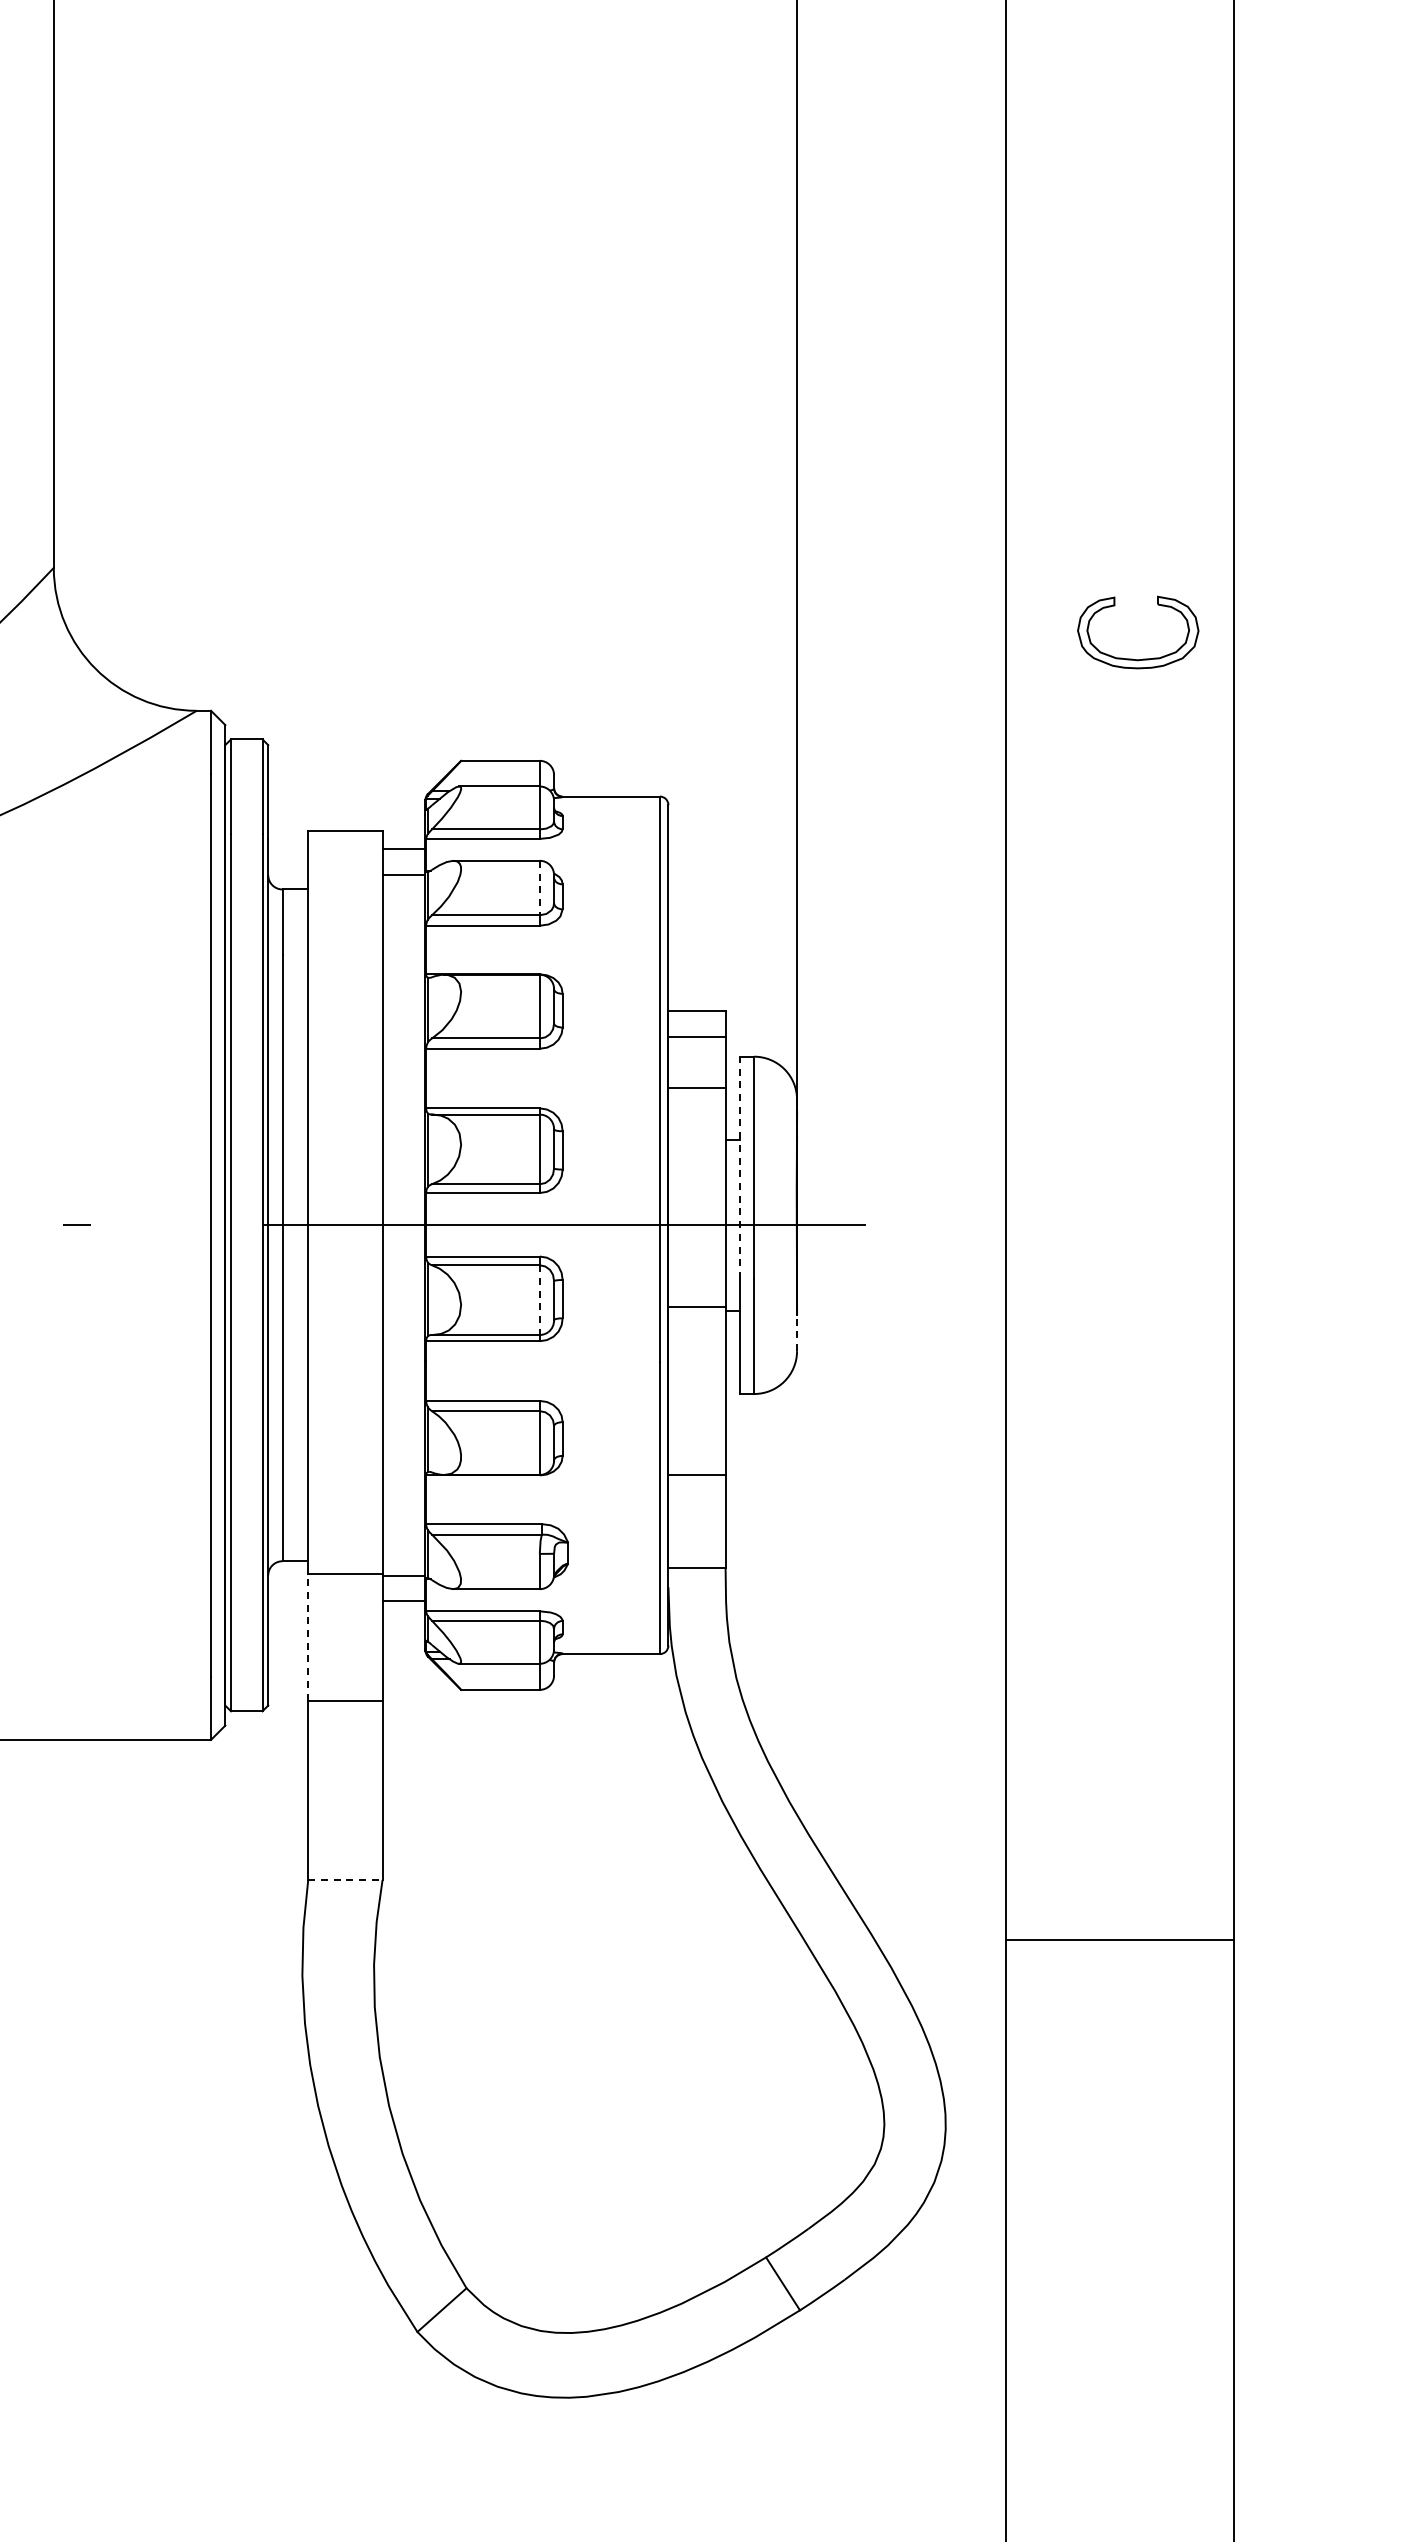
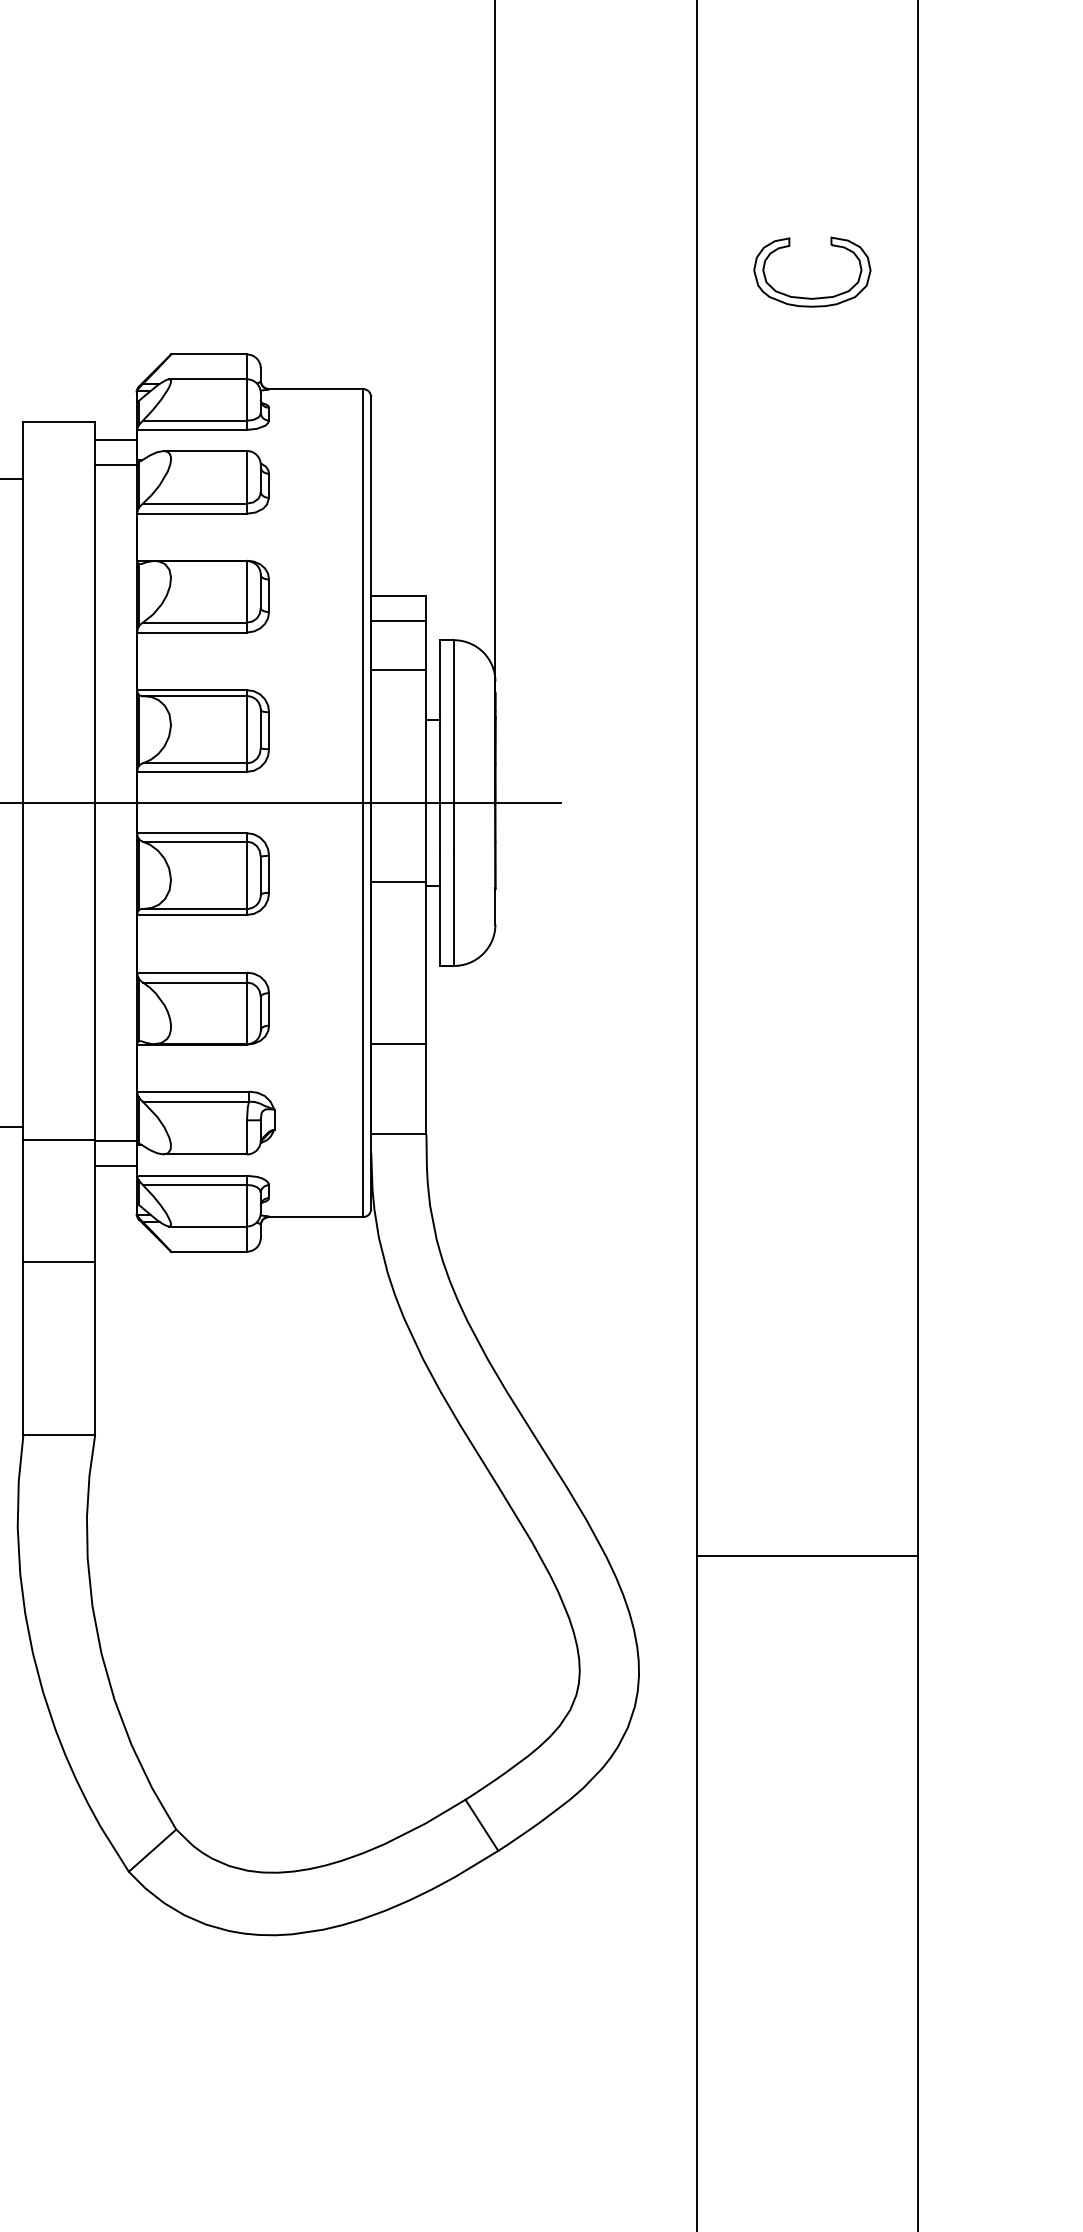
part: (1142, 658) -> (816, 297), moved
line: (539, 888) -> (246, 477), dashed -> solid
line: (739, 1167) -> (439, 747), dashed -> solid
line: (539, 1300) -> (246, 875), dashed -> solid
line: (797, 1332) -> (495, 906), dashed -> solid
line: (308, 1636) -> (23, 1200), dashed -> solid
line: (345, 1879) -> (59, 1434), dashed -> solid
line: (1119, 1939) -> (806, 1555), moved

